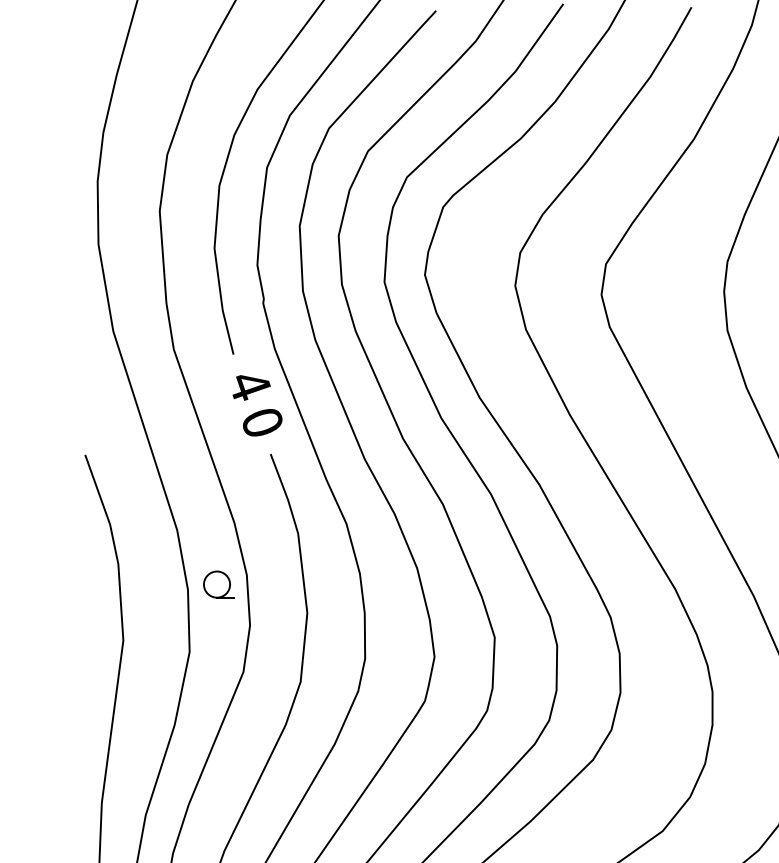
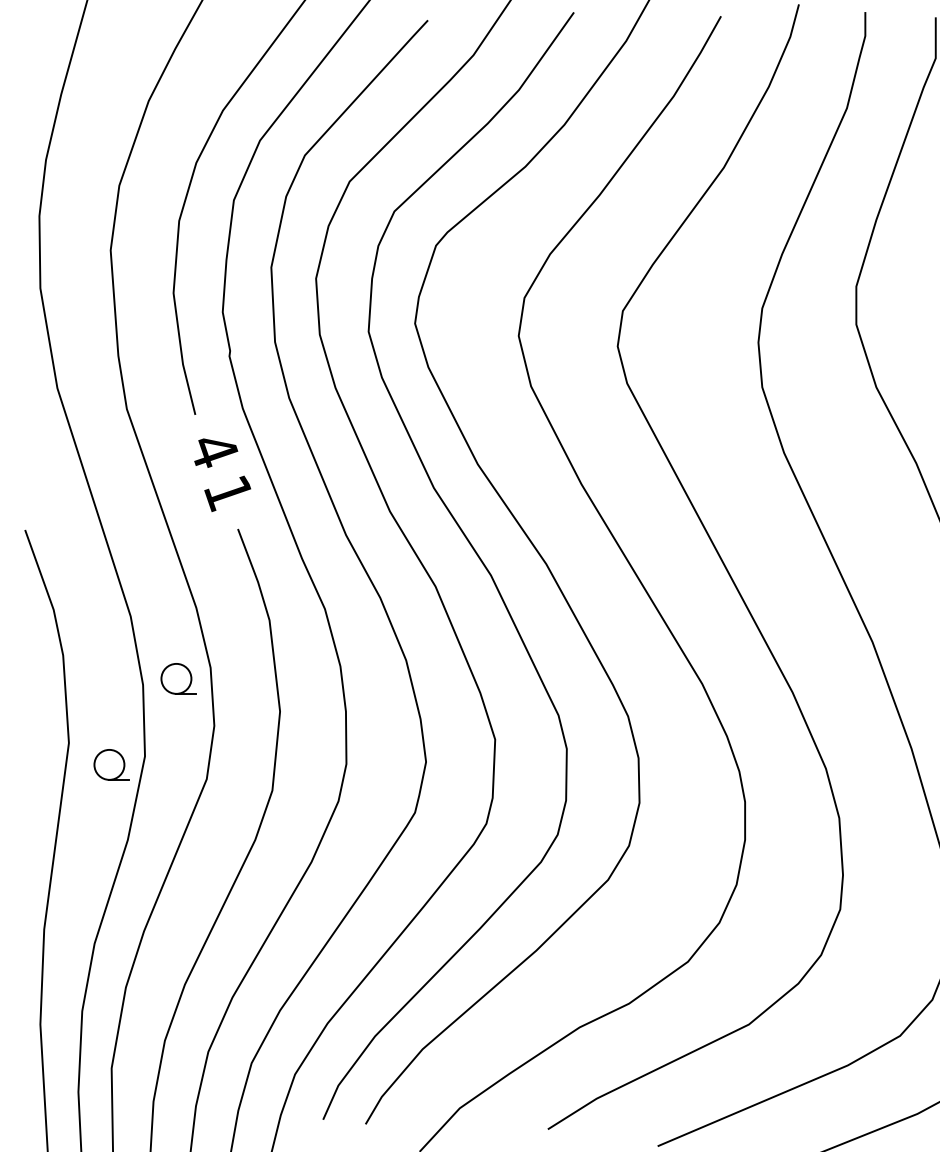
text: (261, 423) -> (227, 493), 0 -> 1
part: (160, 659) -> (111, 764), added

